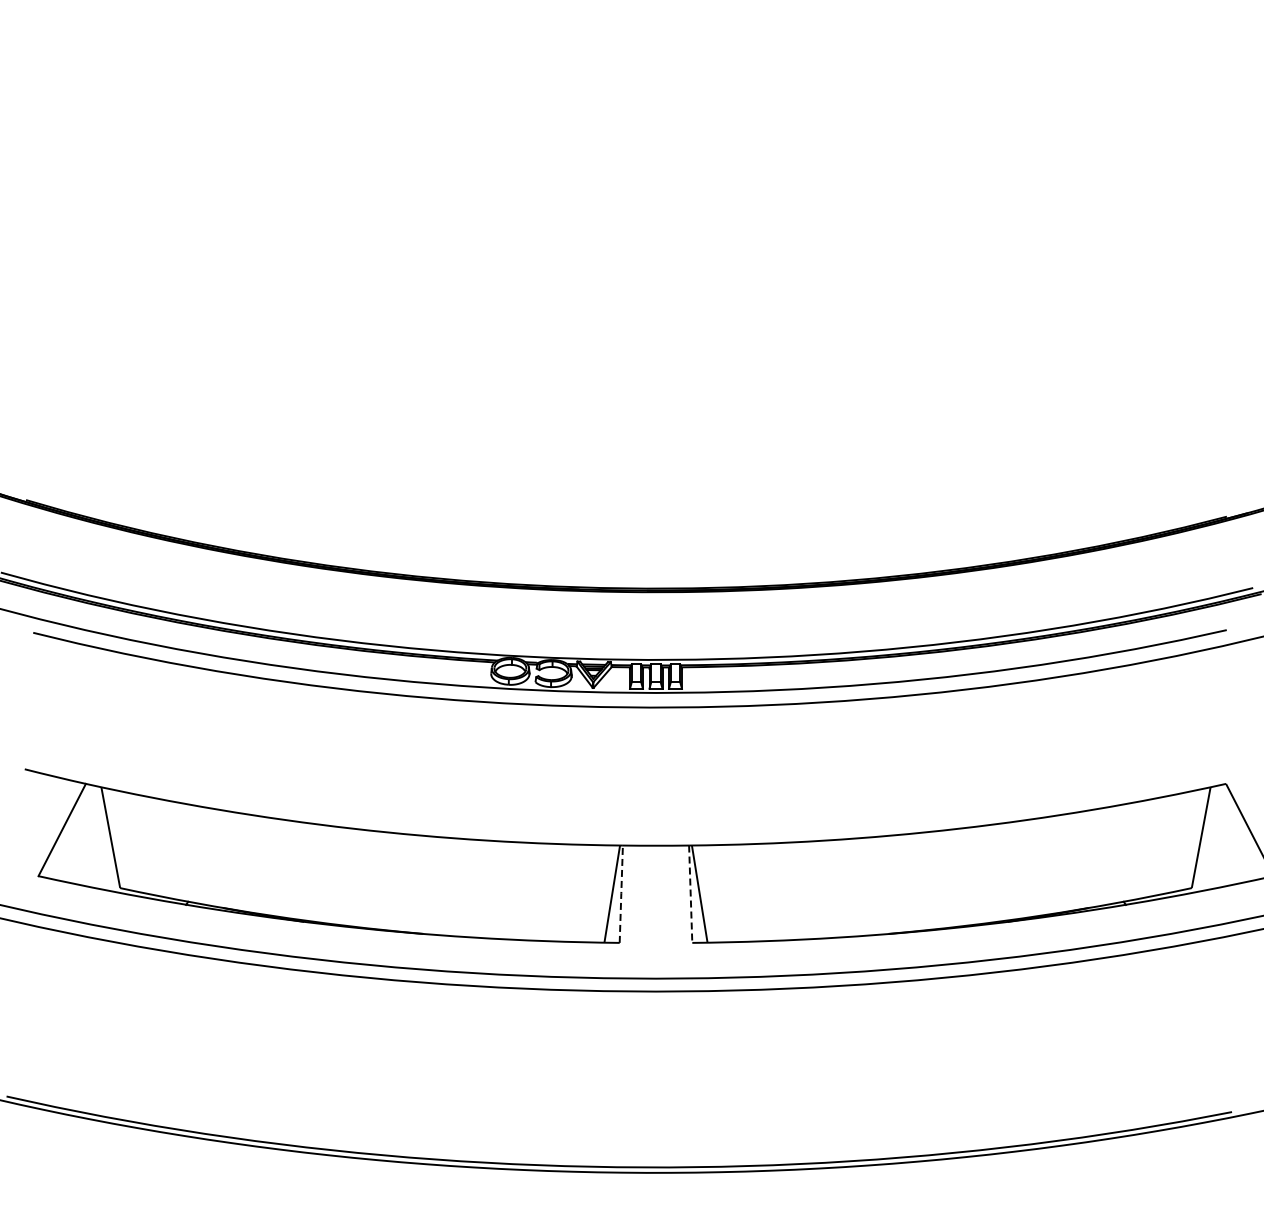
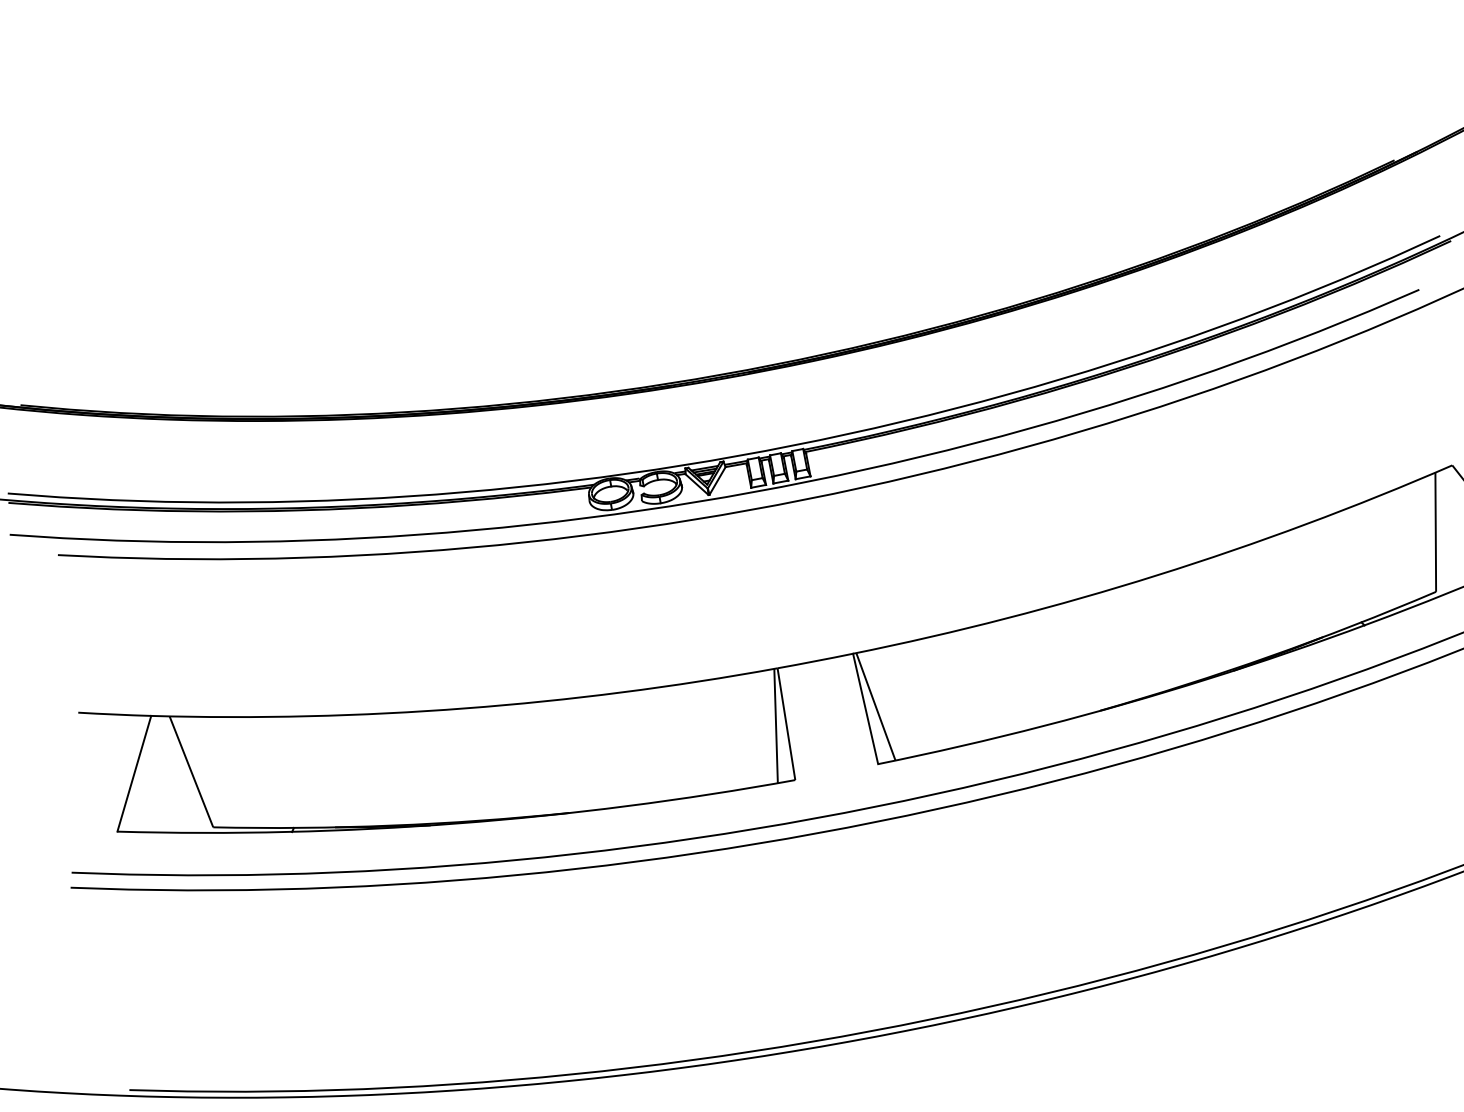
line: (621, 893) -> (786, 723), dashed -> solid
line: (690, 894) -> (865, 709), dashed -> solid

